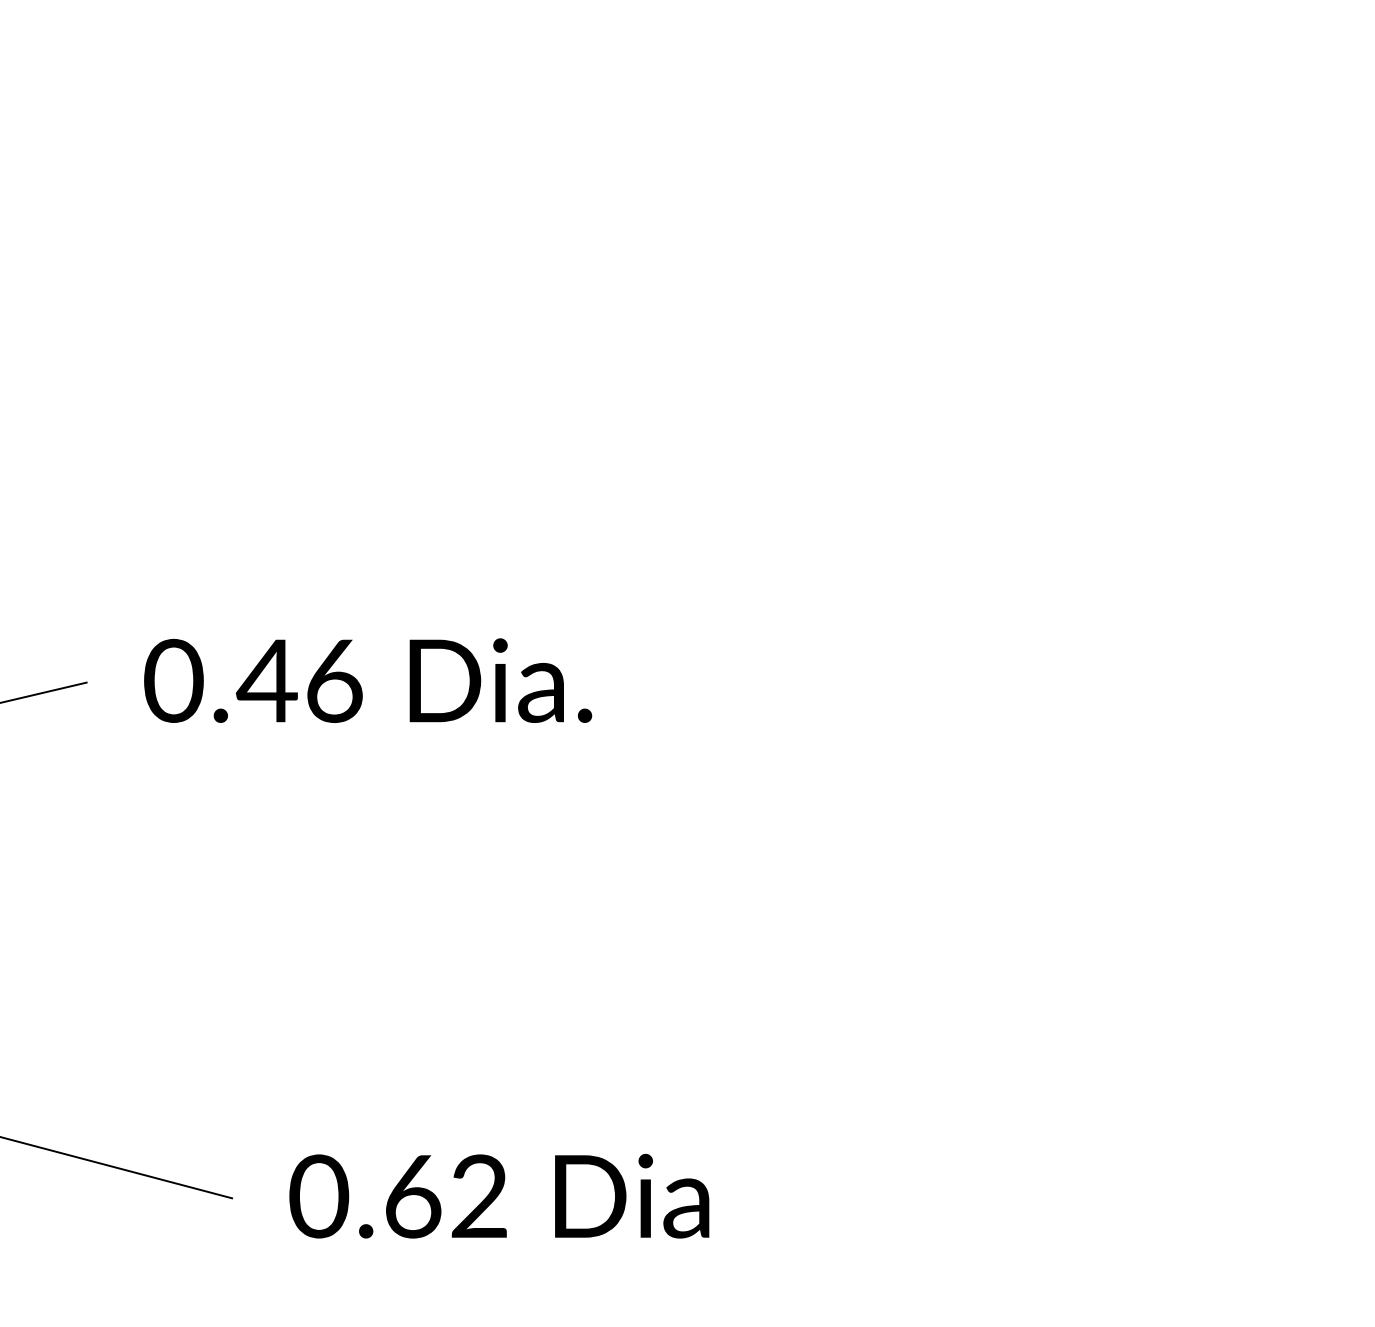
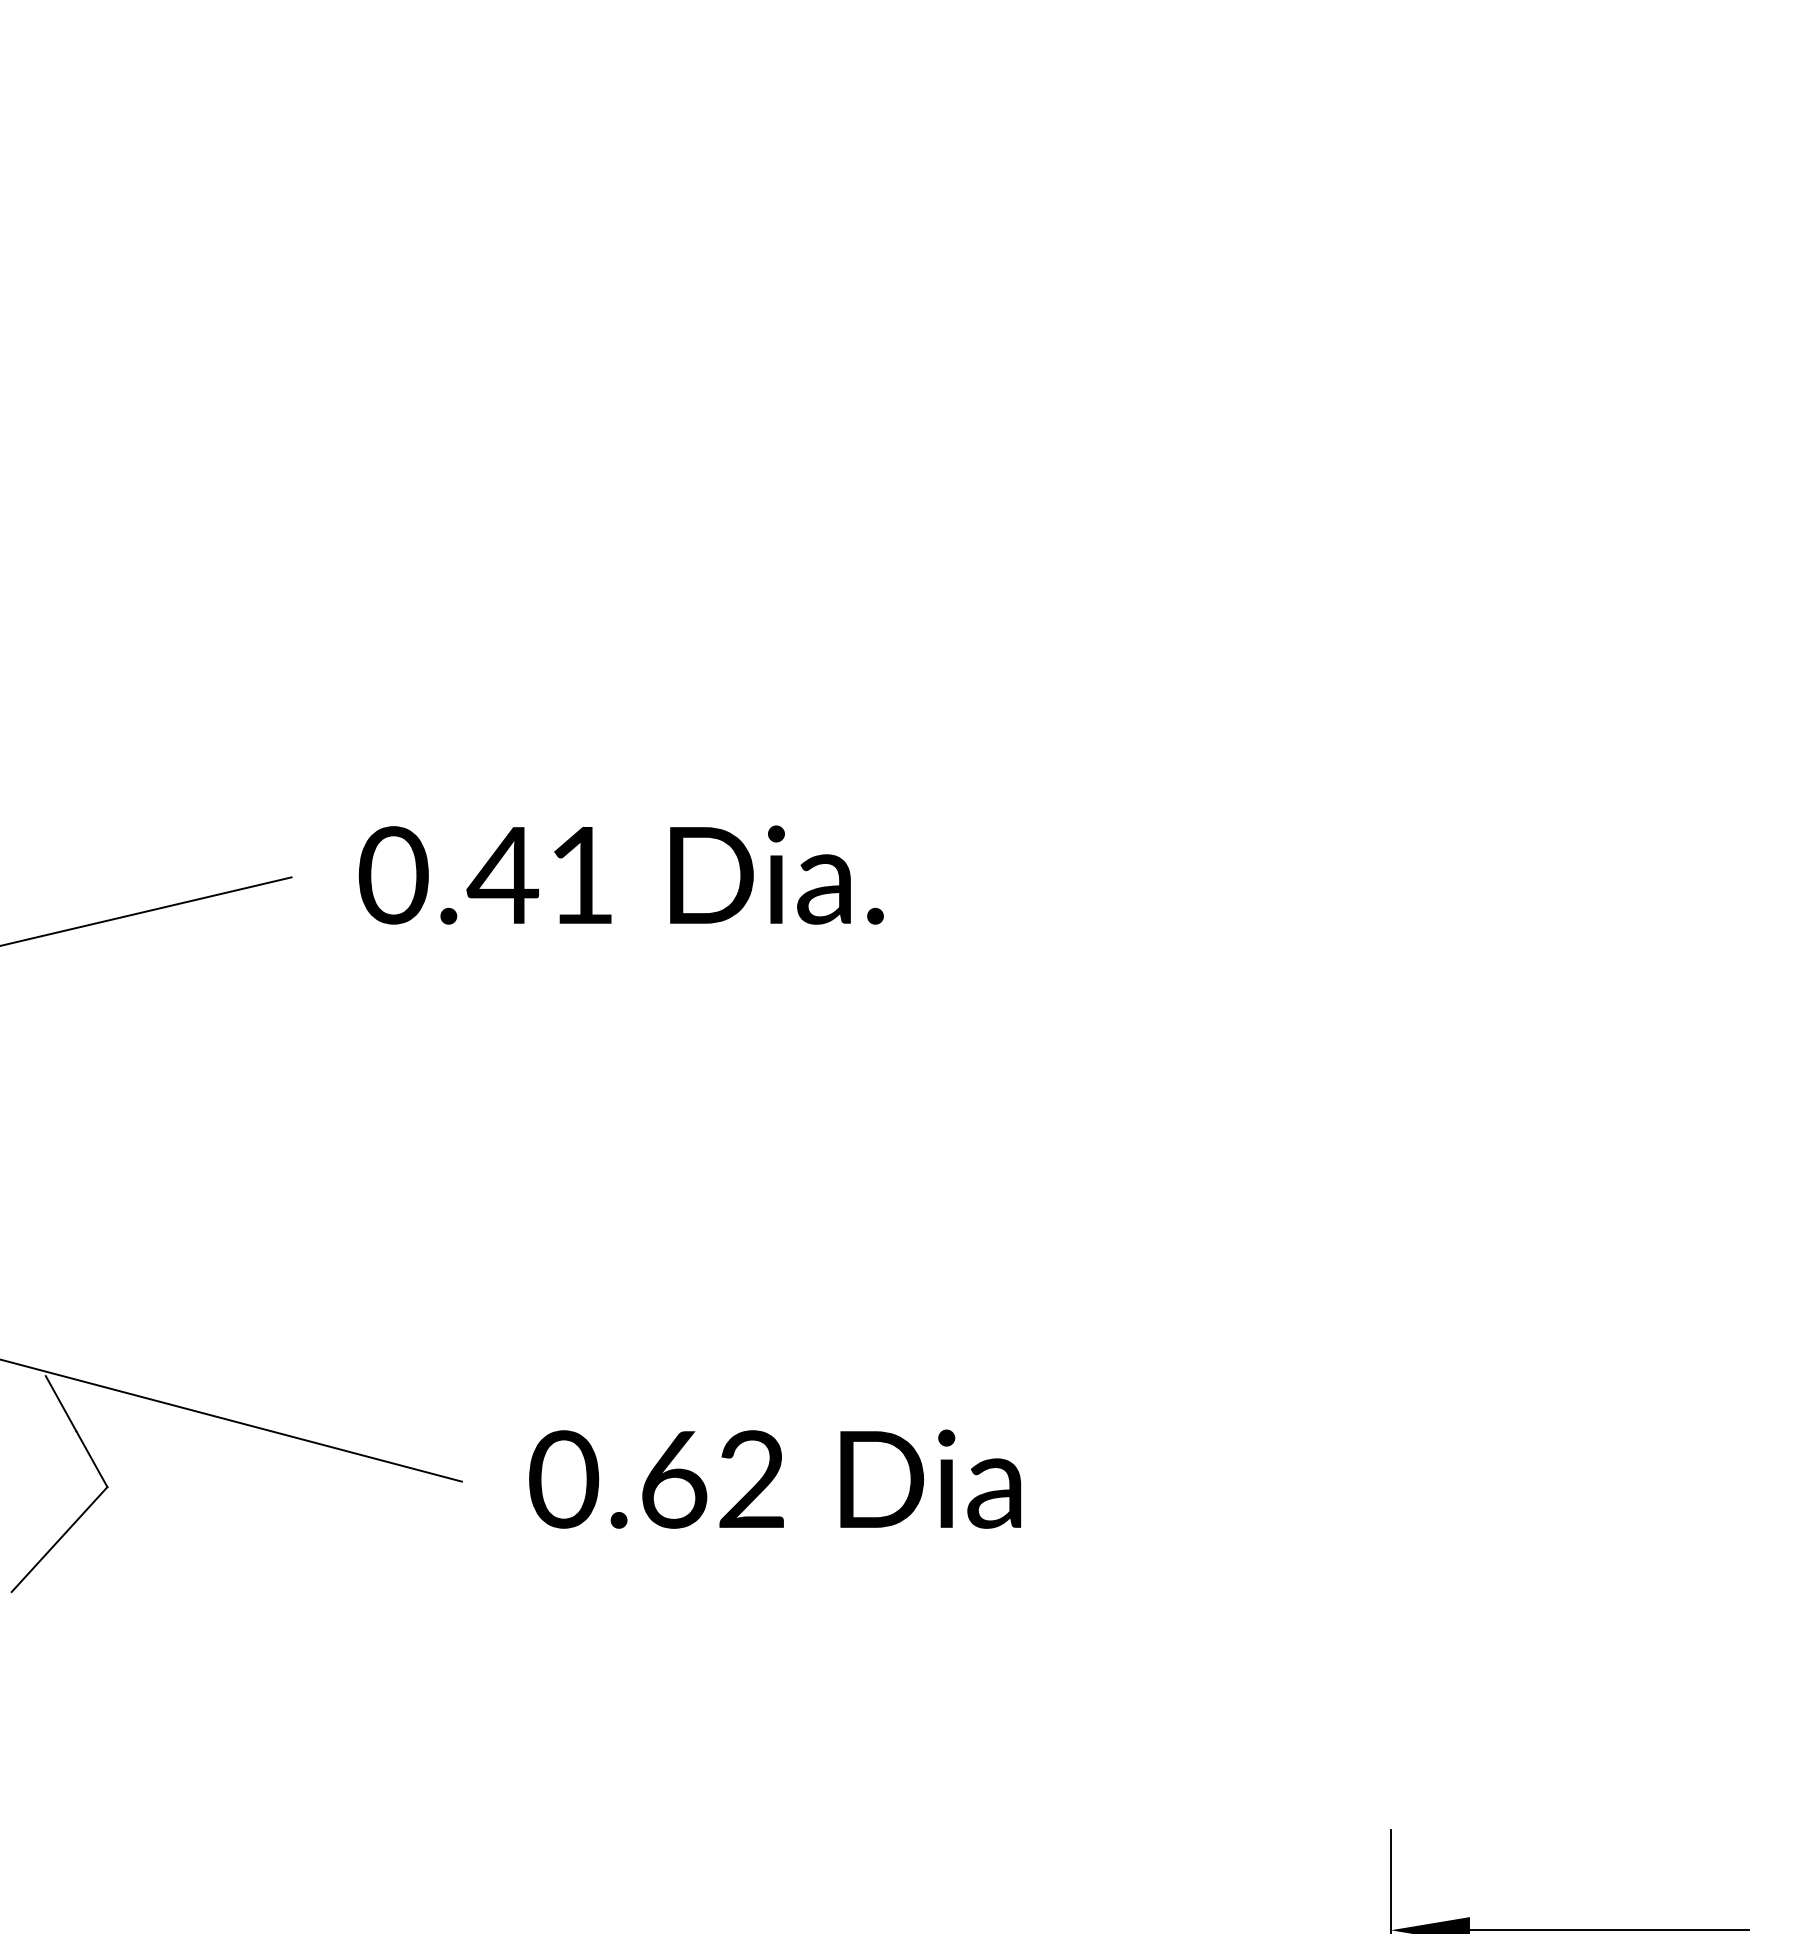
text: (334, 681) -> (582, 875), 0.46 -> 0.41

